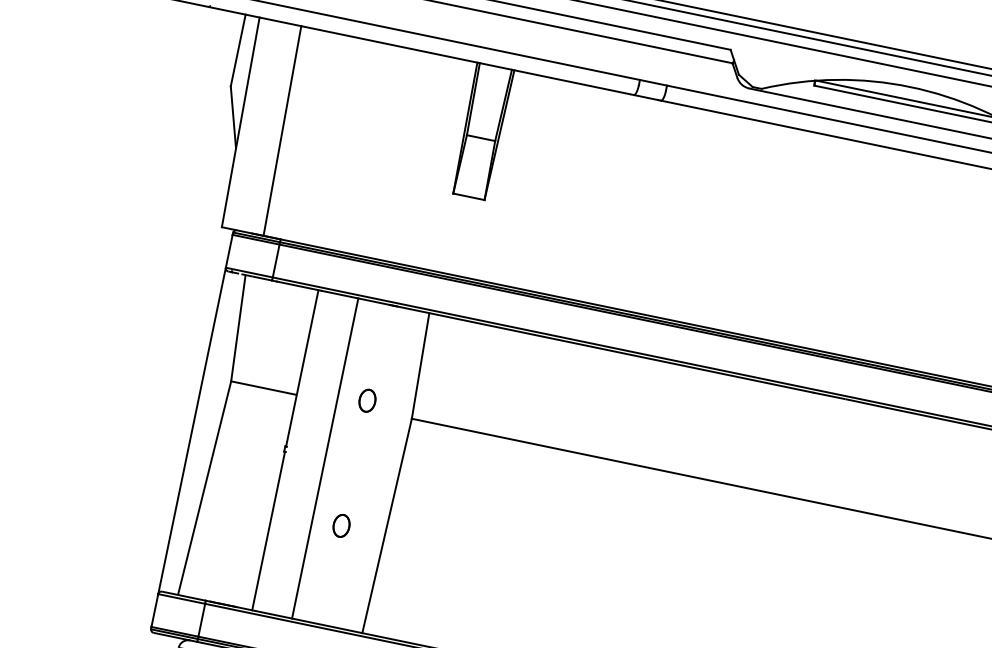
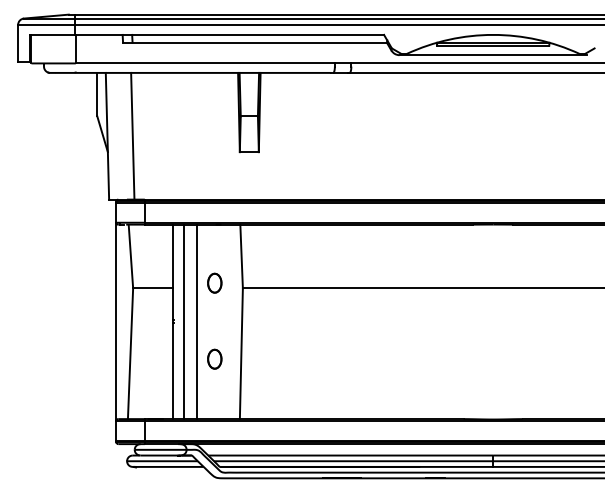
part: (367, 399) -> (214, 282), size x1.43
line: (304, 453) -> (184, 321), added
part: (341, 524) -> (214, 358), size x1.43

